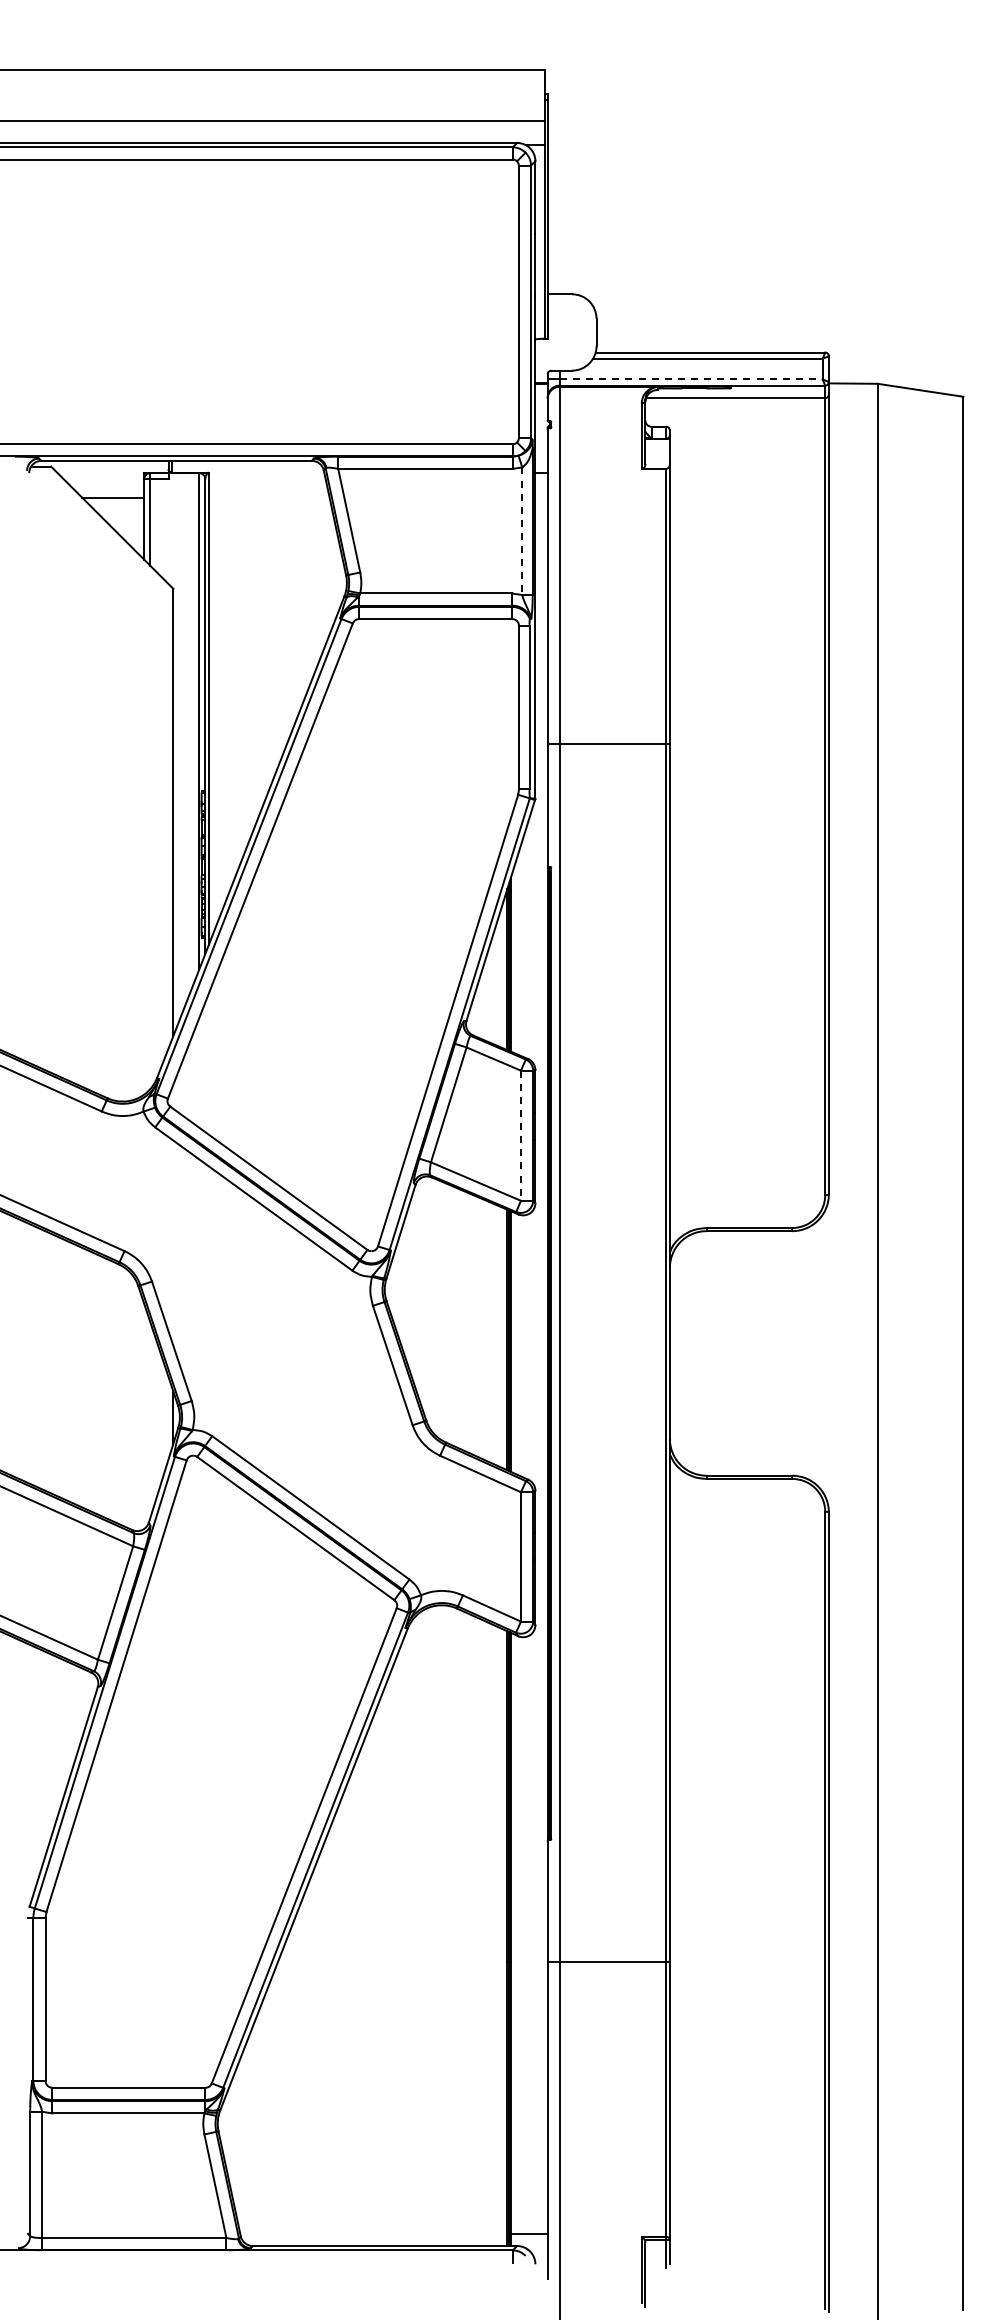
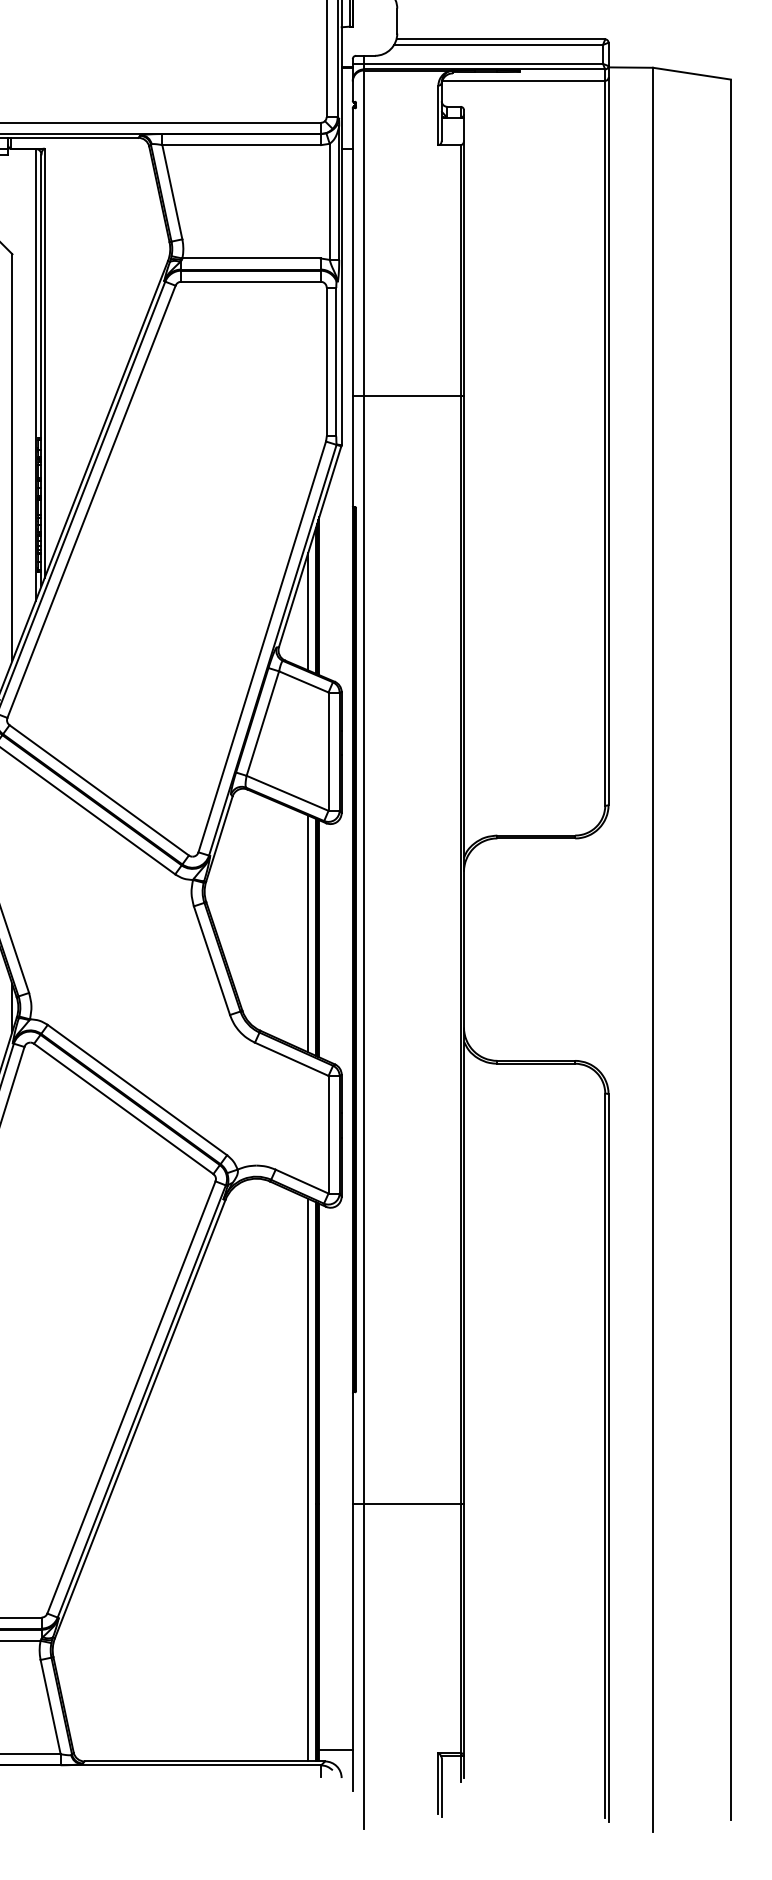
line: (691, 379) -> (483, 63), dashed -> solid
line: (522, 531) -> (329, 202), dashed -> solid
line: (498, 981) -> (308, 611), added
line: (521, 1136) -> (329, 752), dashed -> solid
line: (498, 1336) -> (308, 934), added
line: (498, 1936) -> (308, 1479), added

